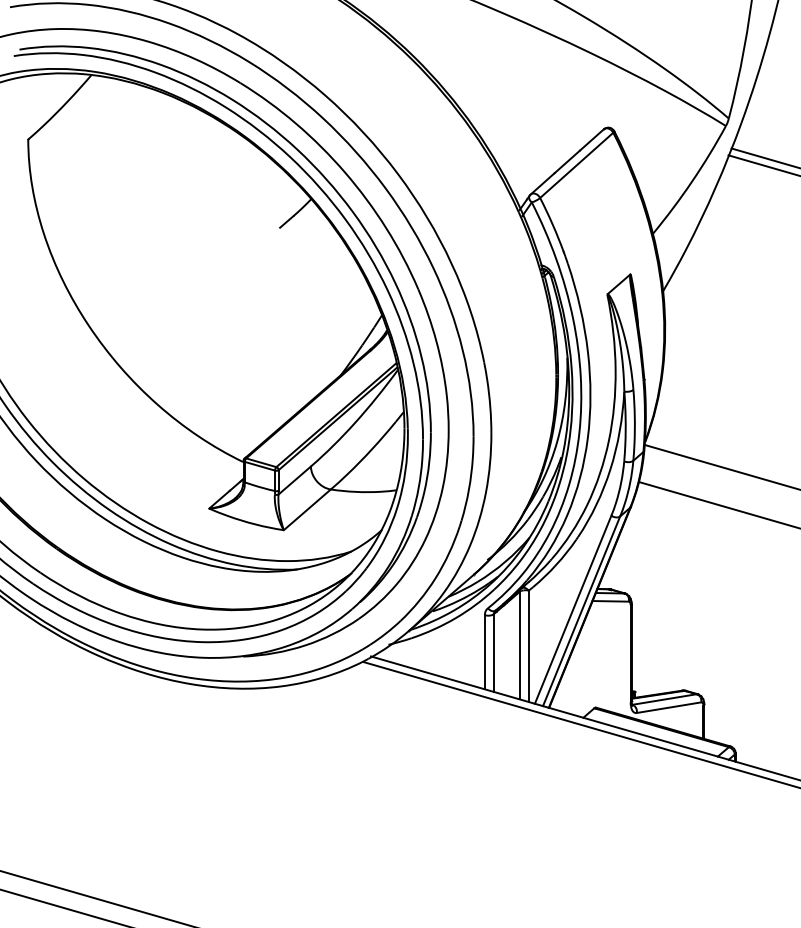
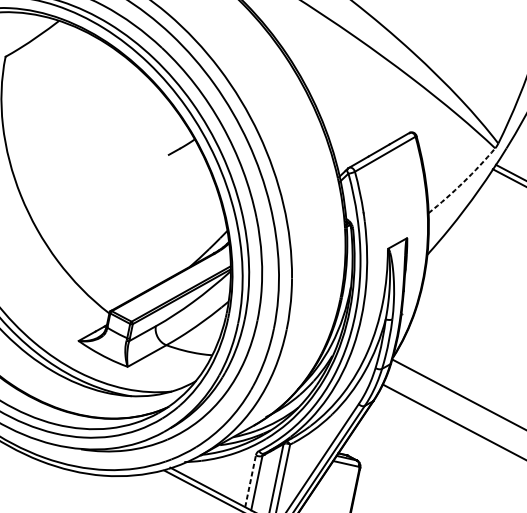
arc: (692, 181) -> (463, 182), solid -> dashed
line: (484, 651) -> (250, 480), solid -> dashed

